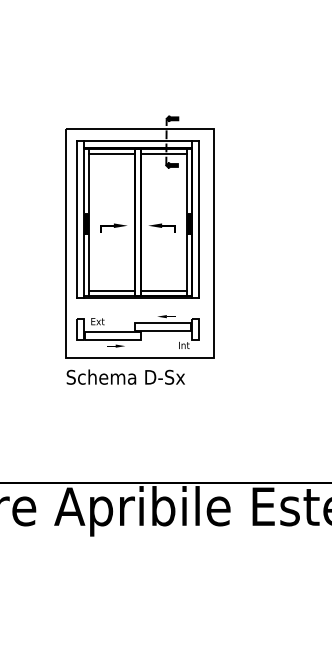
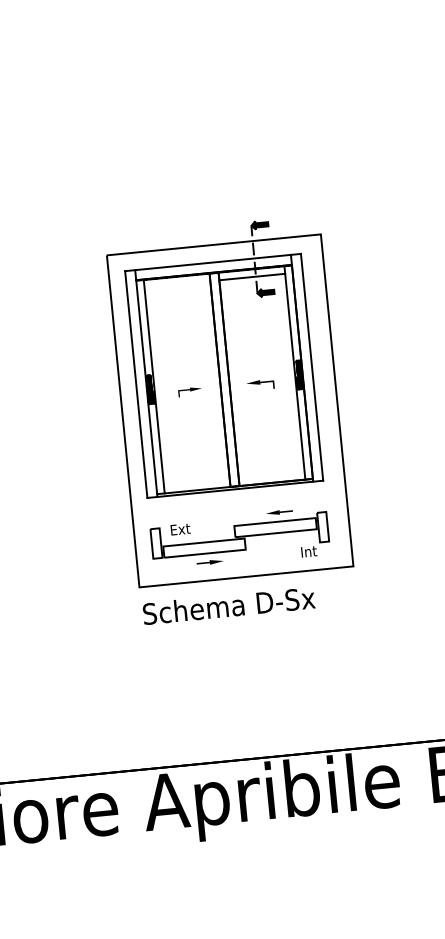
line: (111, 153) -> (176, 283), removed
part: (113, 227) -> (189, 390), size x0.6
part: (162, 227) -> (260, 383), size x0.7
line: (111, 290) -> (195, 482), removed
line: (163, 290) -> (271, 475), removed

